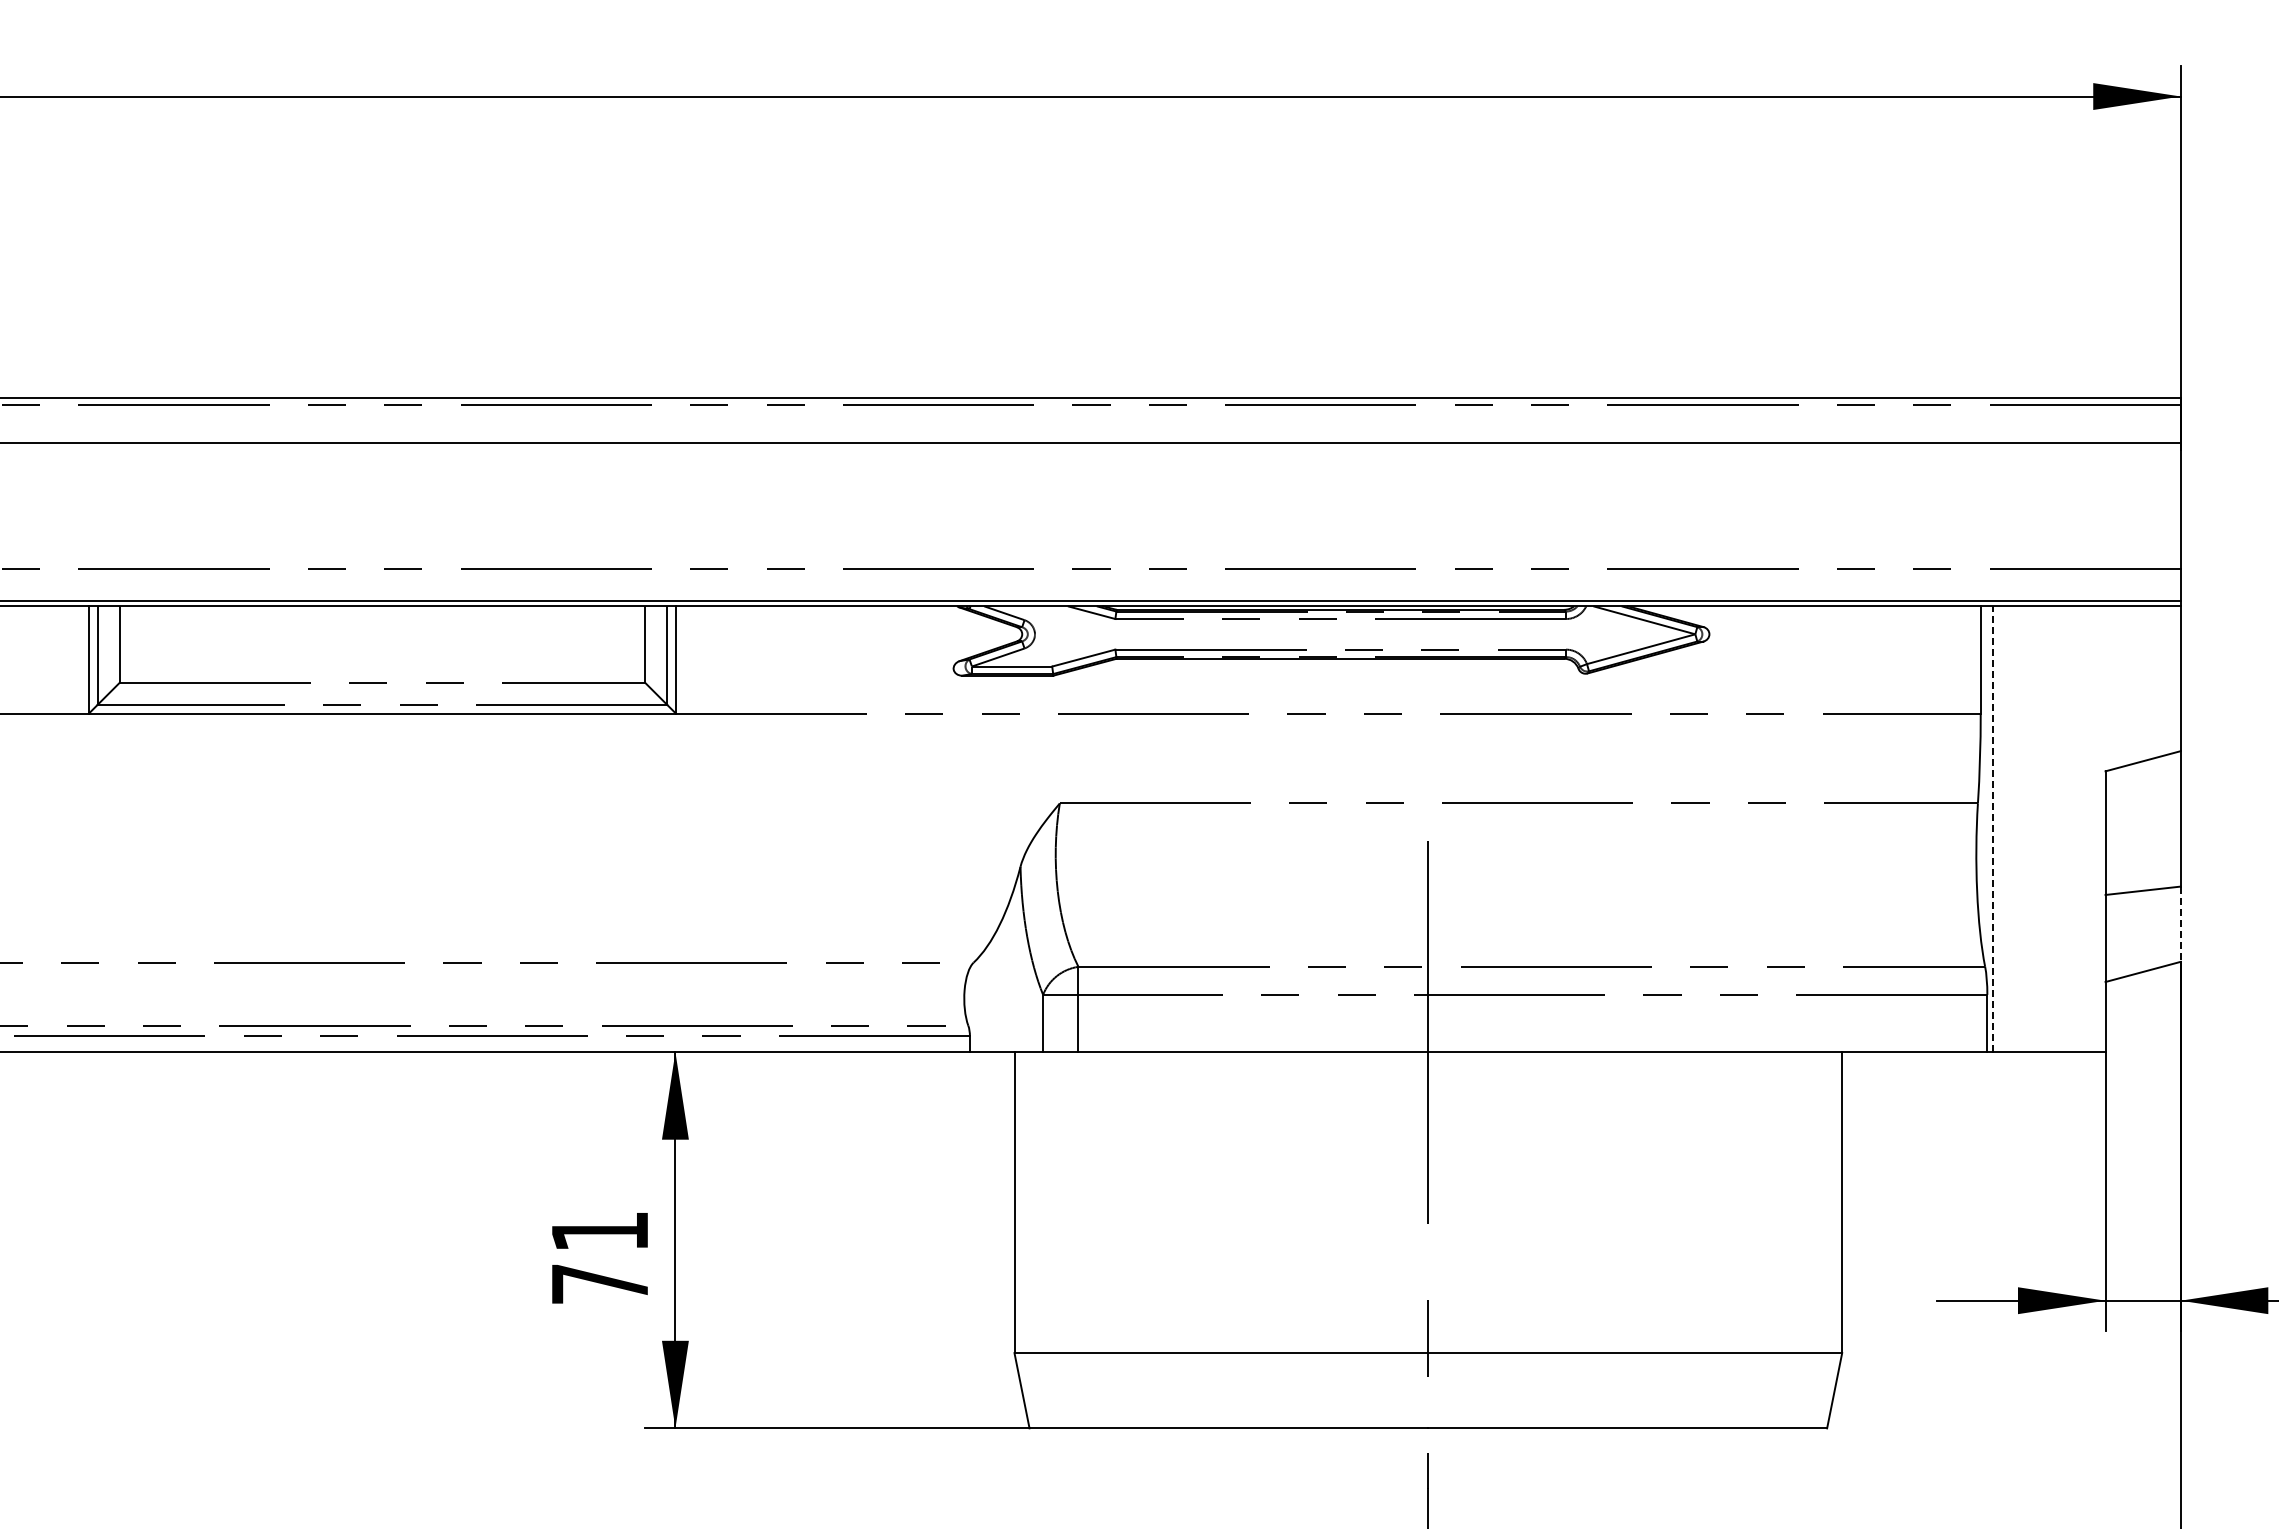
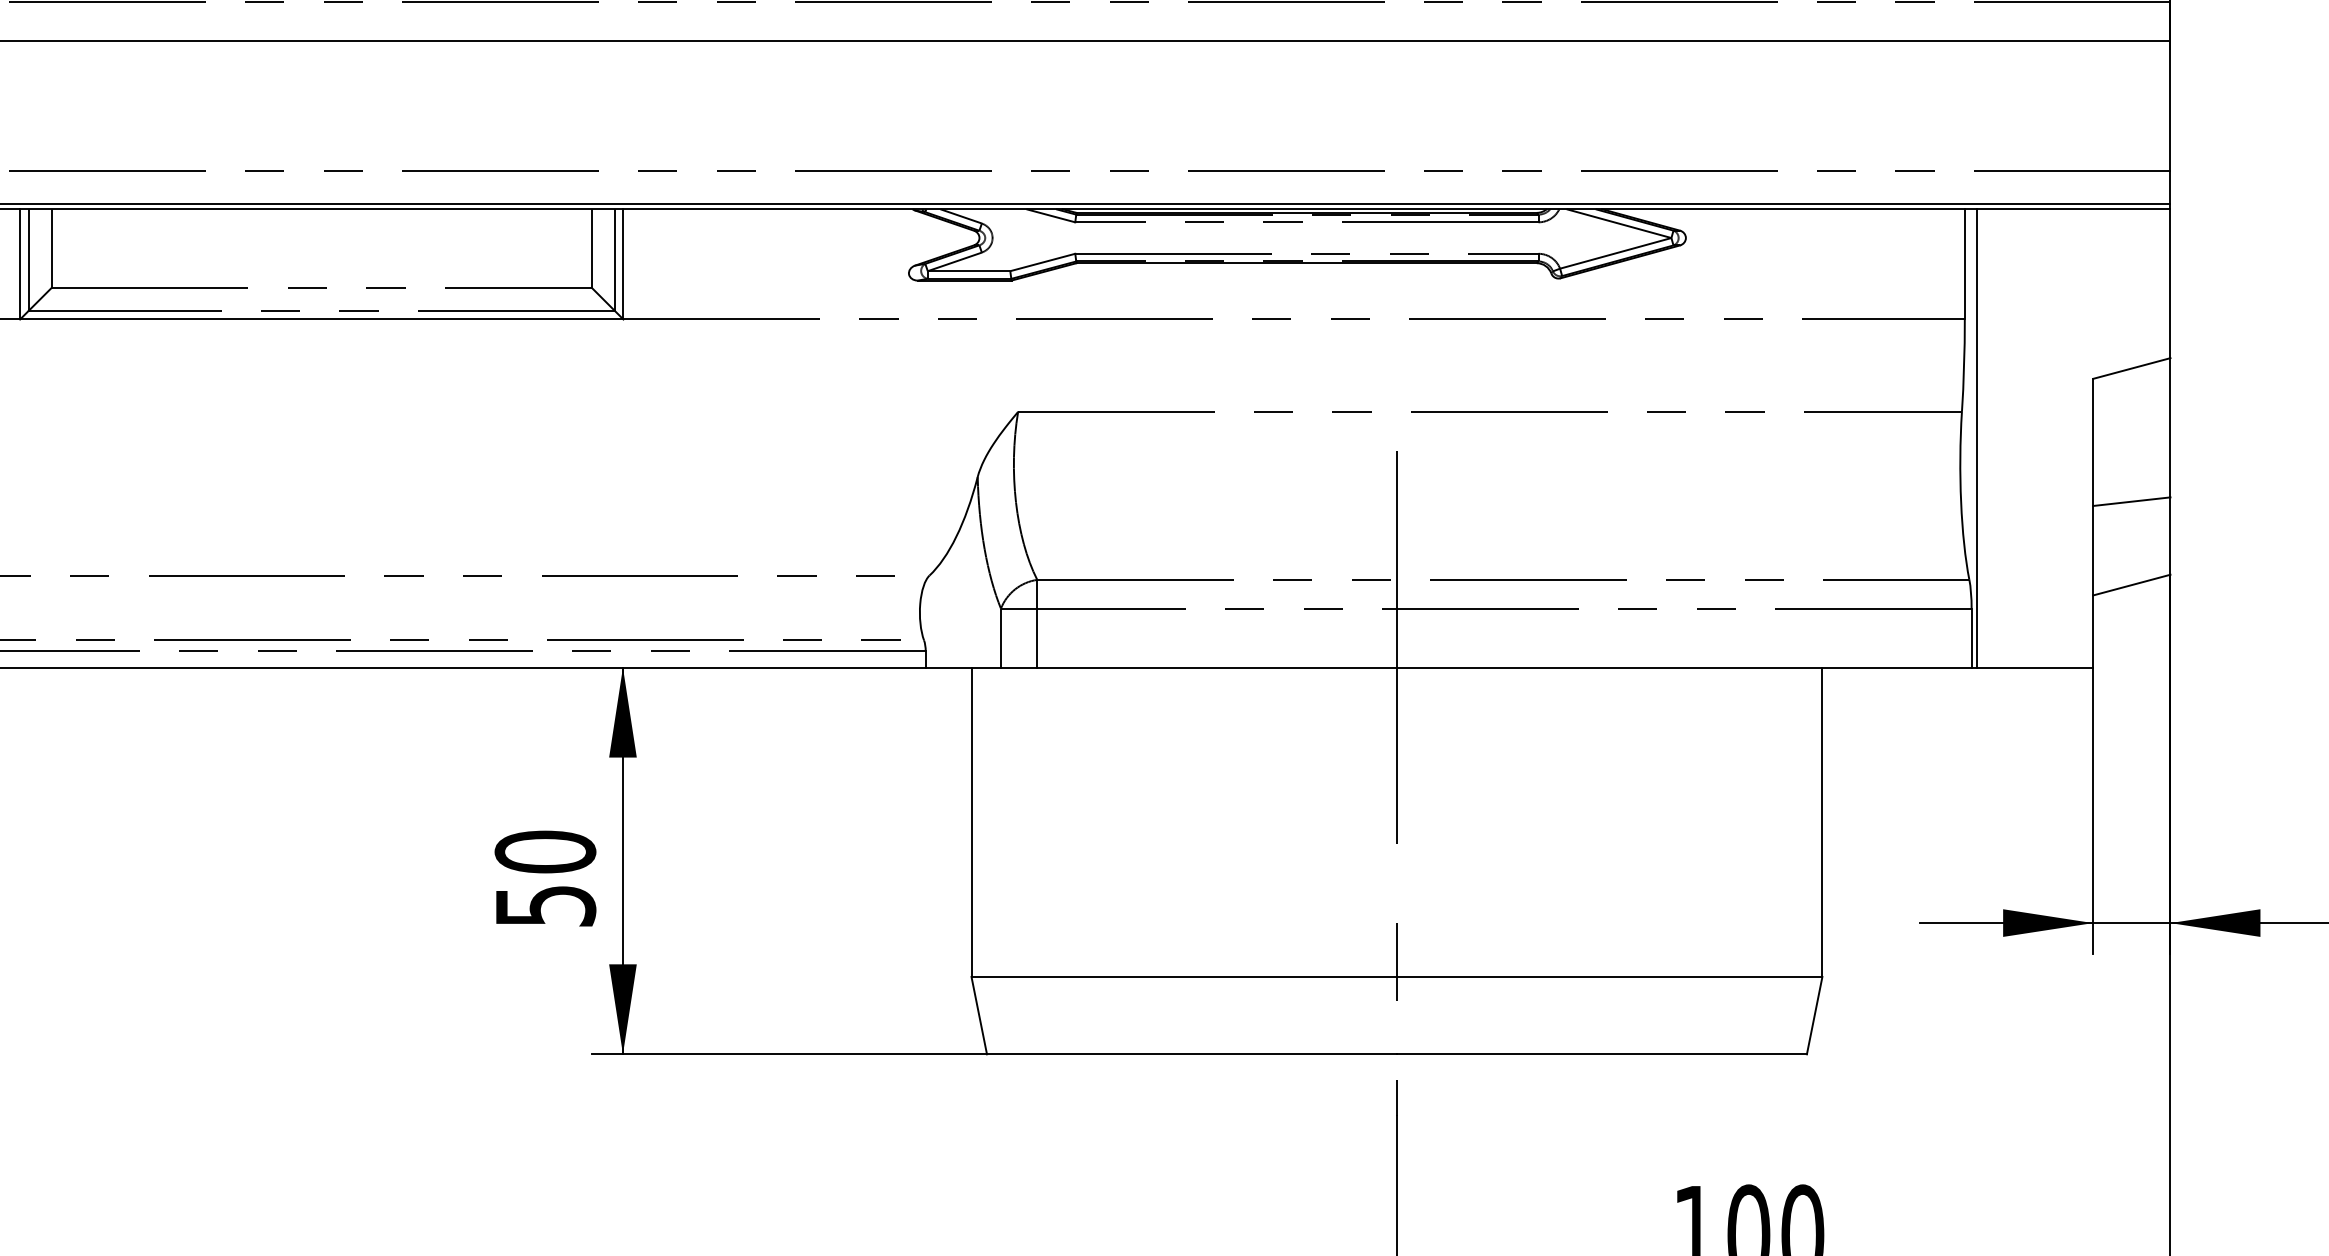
line: (1992, 829) -> (1976, 438), dashed -> solid
line: (2180, 924) -> (2170, 536), dashed -> solid
text: (599, 1256) -> (544, 877), 71 -> 50

